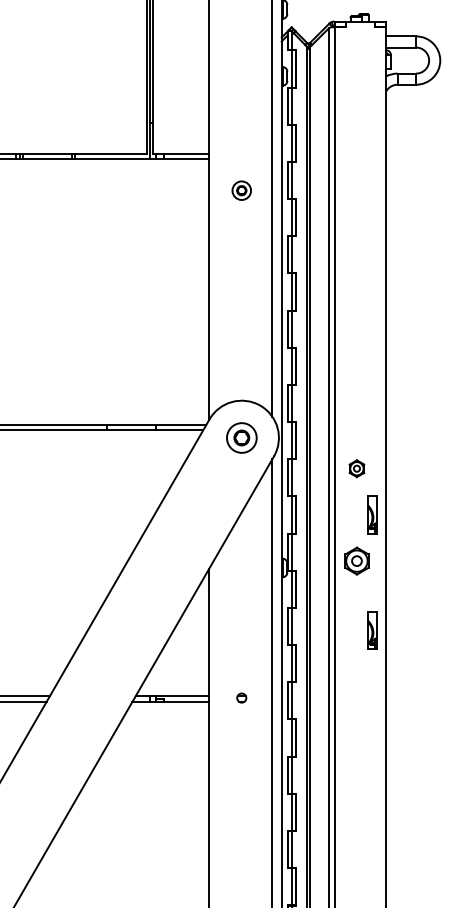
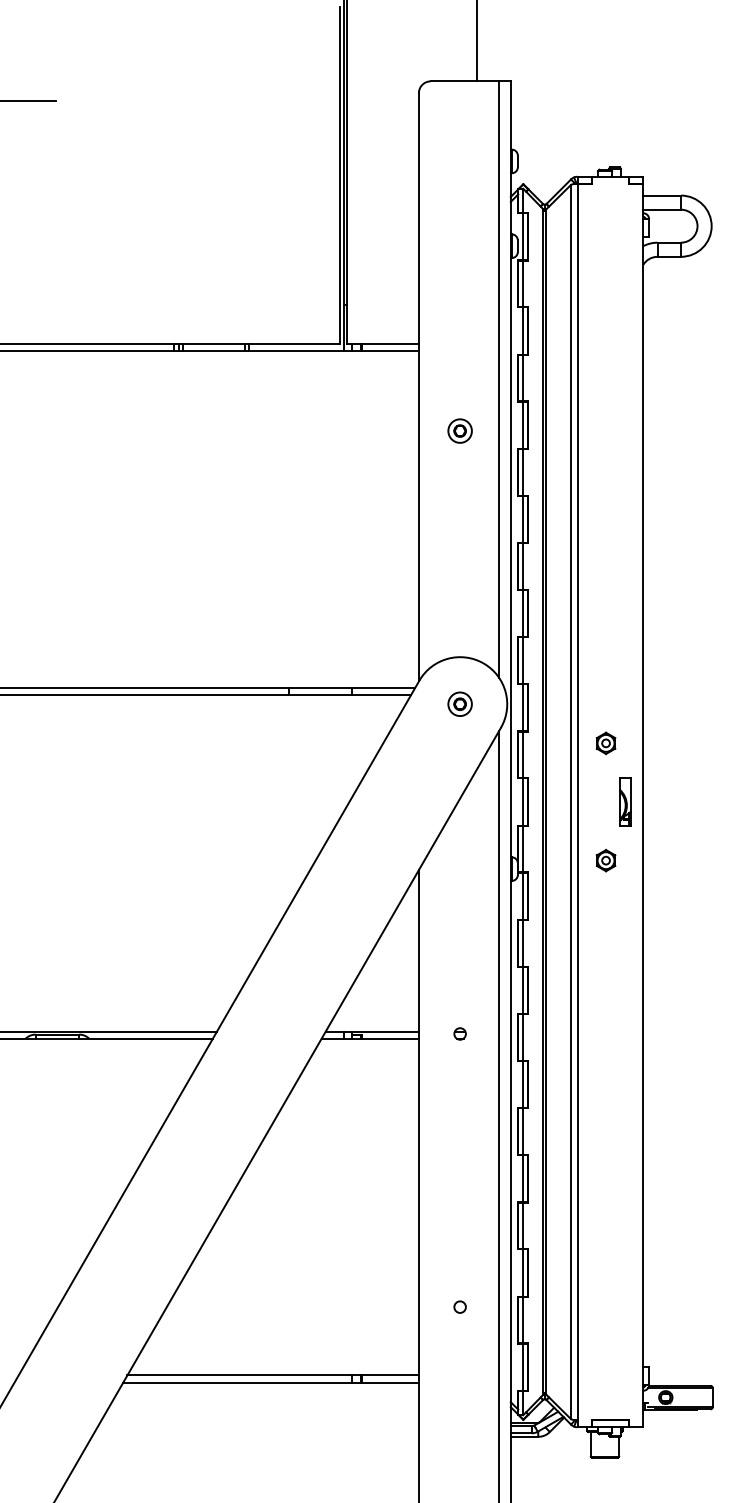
part: (241, 190) -> (459, 430), moved
part: (241, 437) -> (459, 703), size x0.62
part: (356, 561) -> (605, 860), size x0.62
part: (372, 629) -> (625, 947), removed

